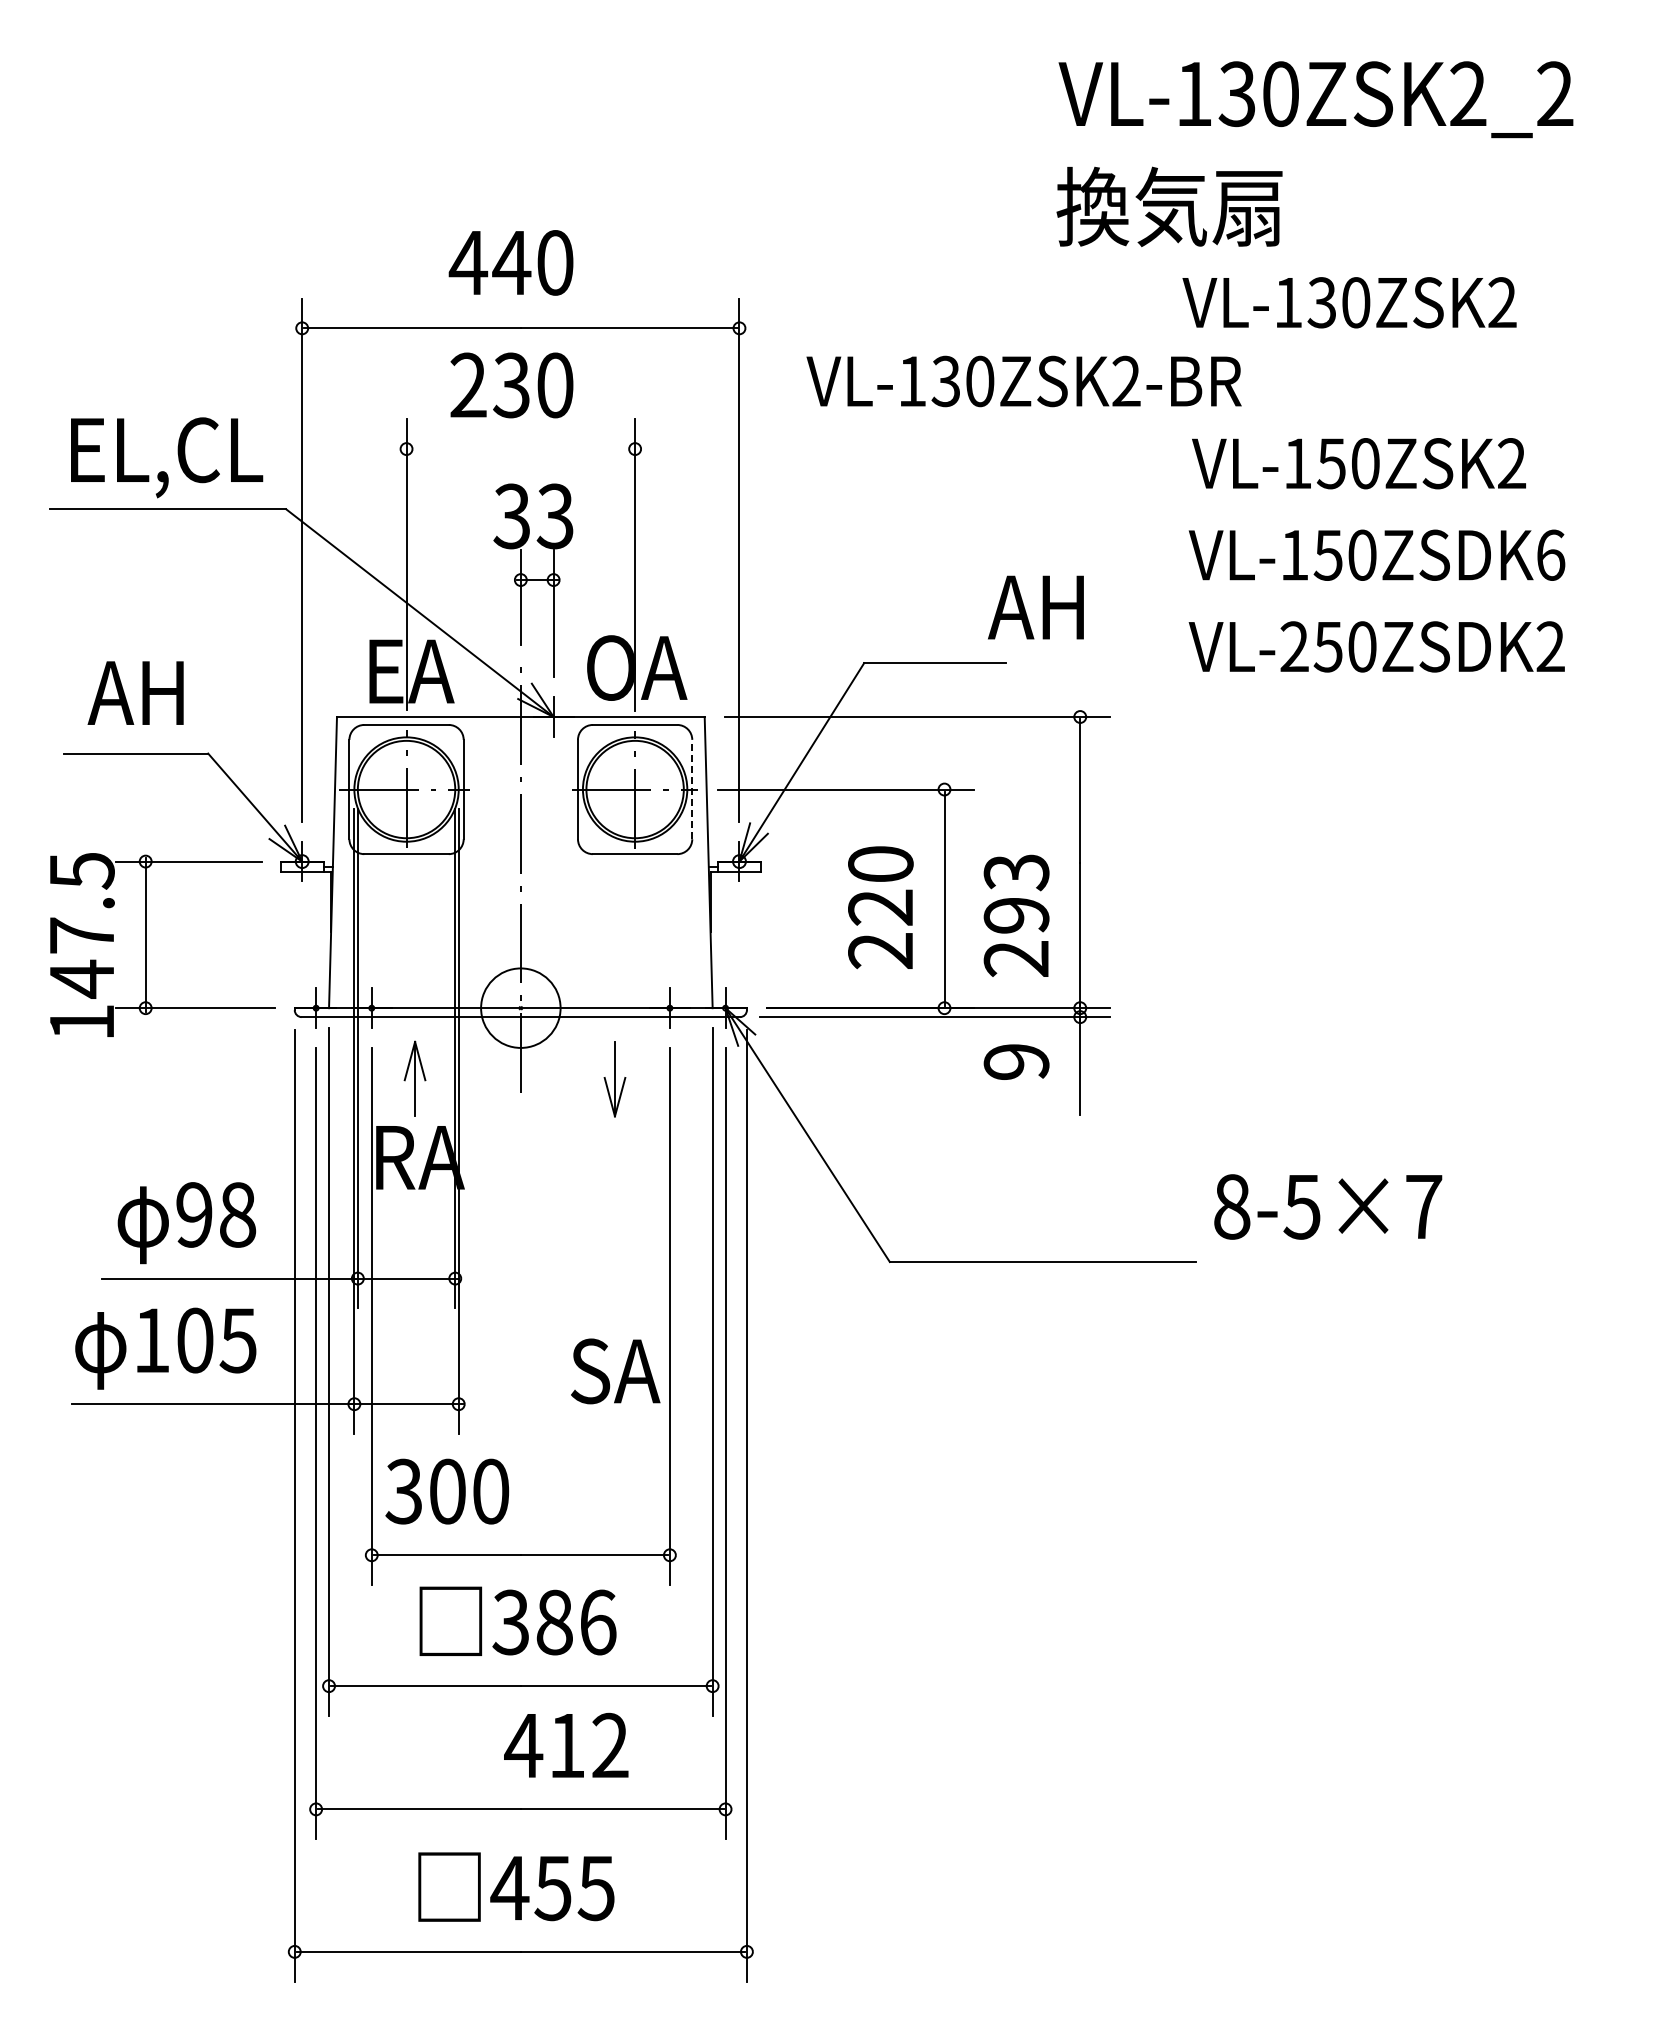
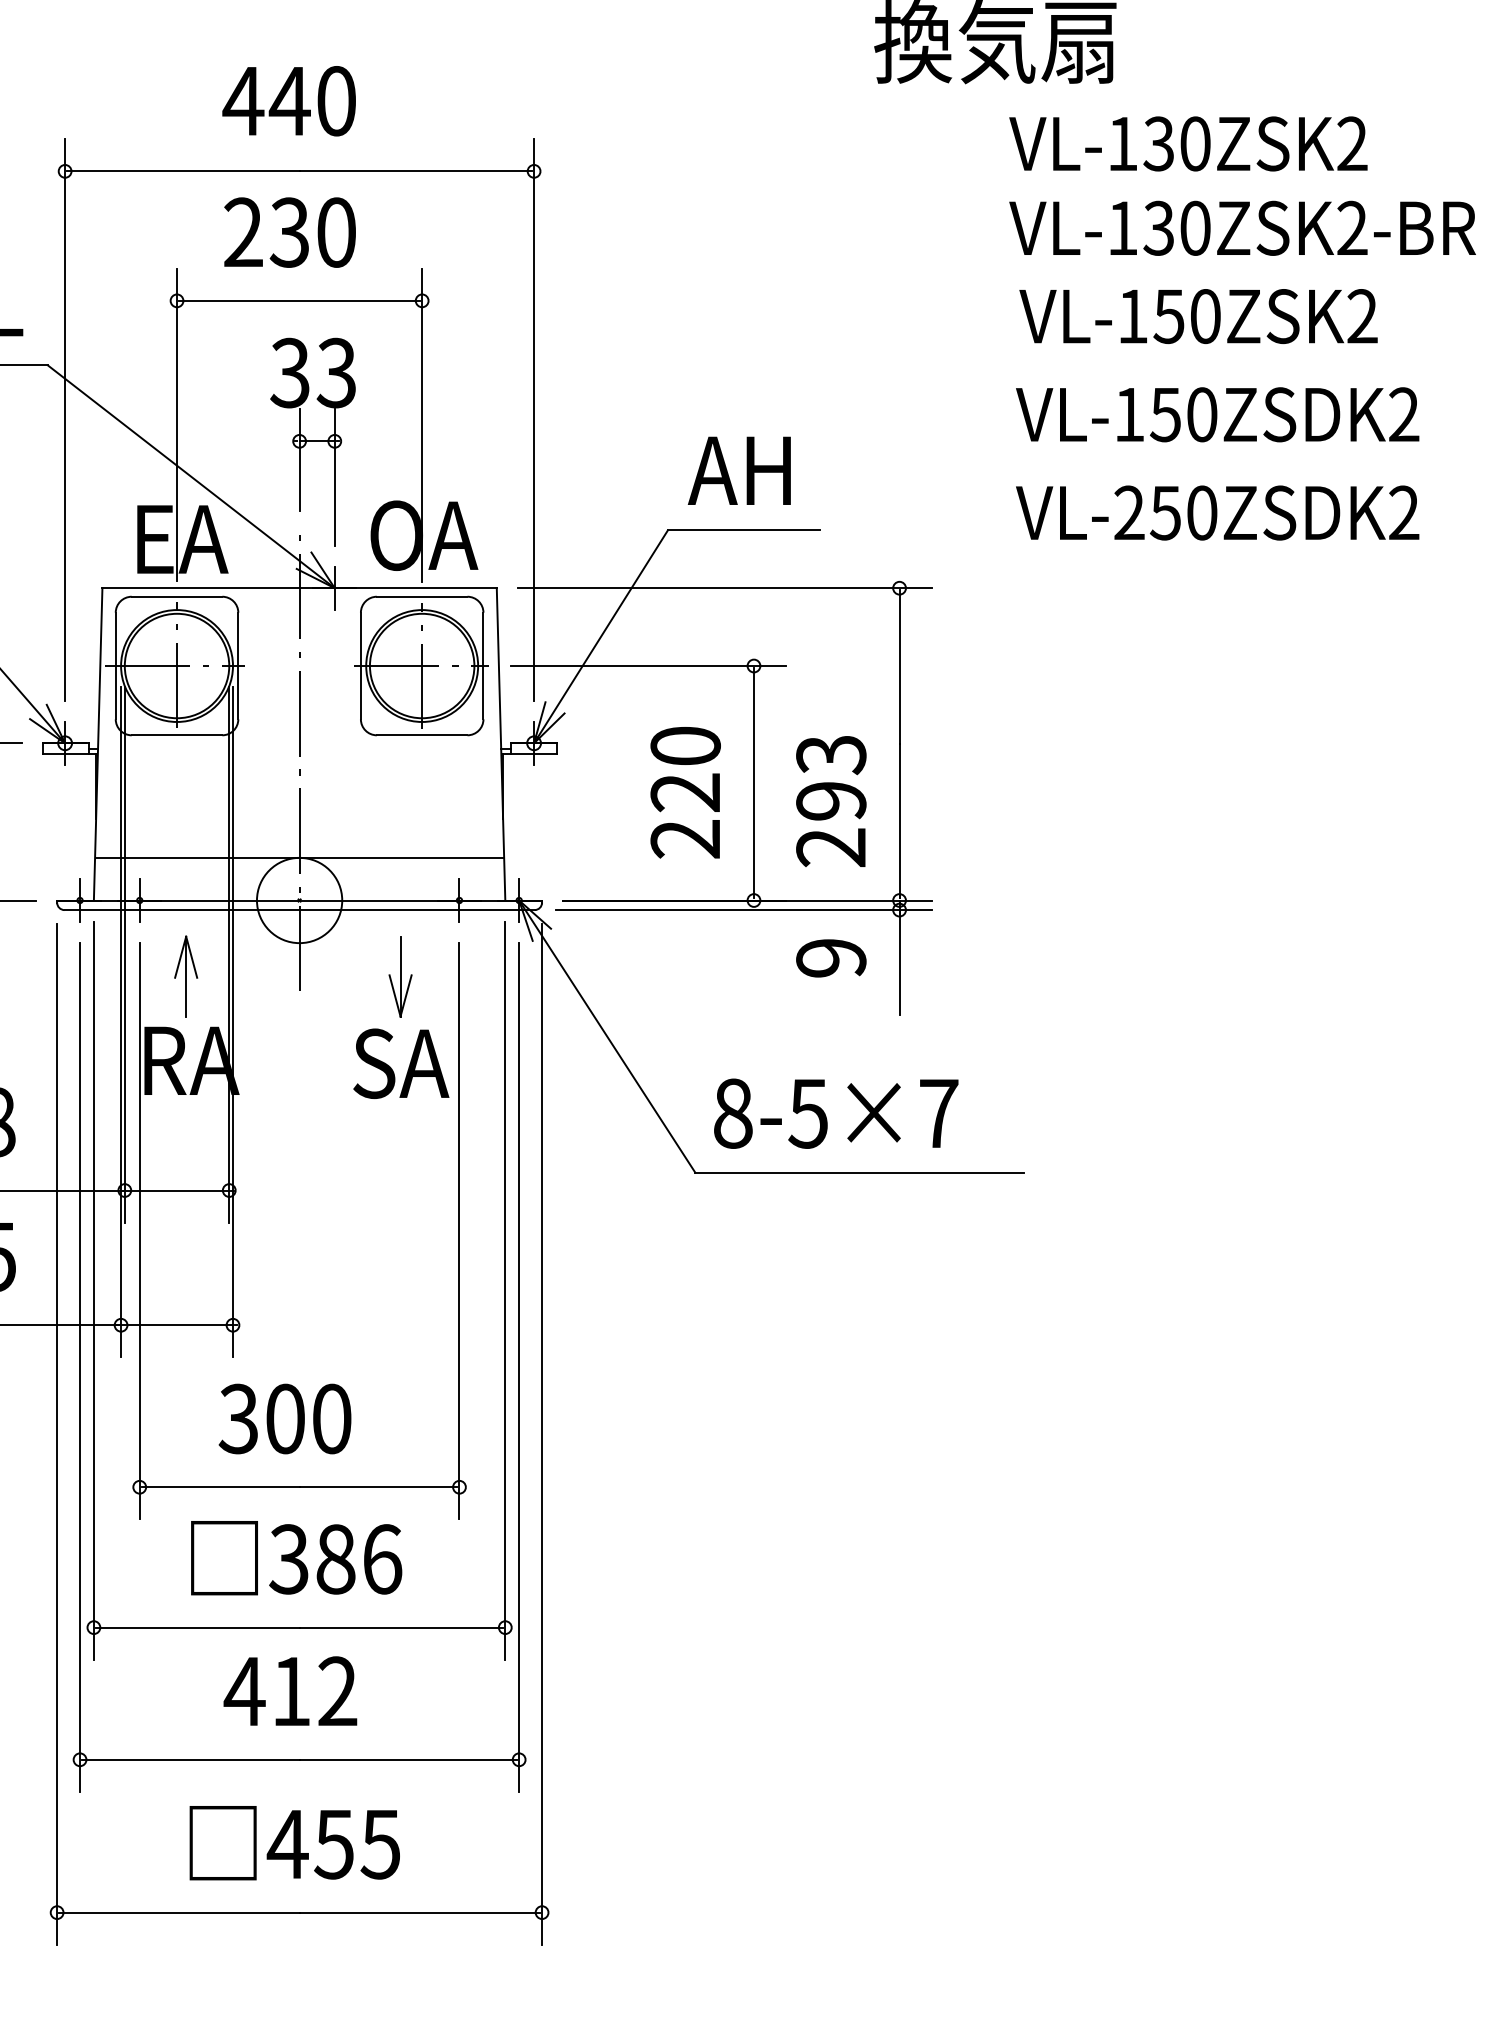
text: (1023, 381) -> (1241, 228), moved
line: (520, 449) -> (299, 301), added
text: (1550, 554) -> (1403, 413), VL-150ZSDK6 -> VL-150ZSDK2
text: (1035, 607) -> (738, 470), moved
line: (692, 789) -> (483, 665), dashed -> solid
line: (520, 968) -> (299, 857), added
text: (1328, 1206) -> (836, 1113), moved
text: (615, 1371) -> (401, 1063), moved
text: (447, 1491) -> (285, 1418), moved
text: (566, 1744) -> (290, 1690), moved

